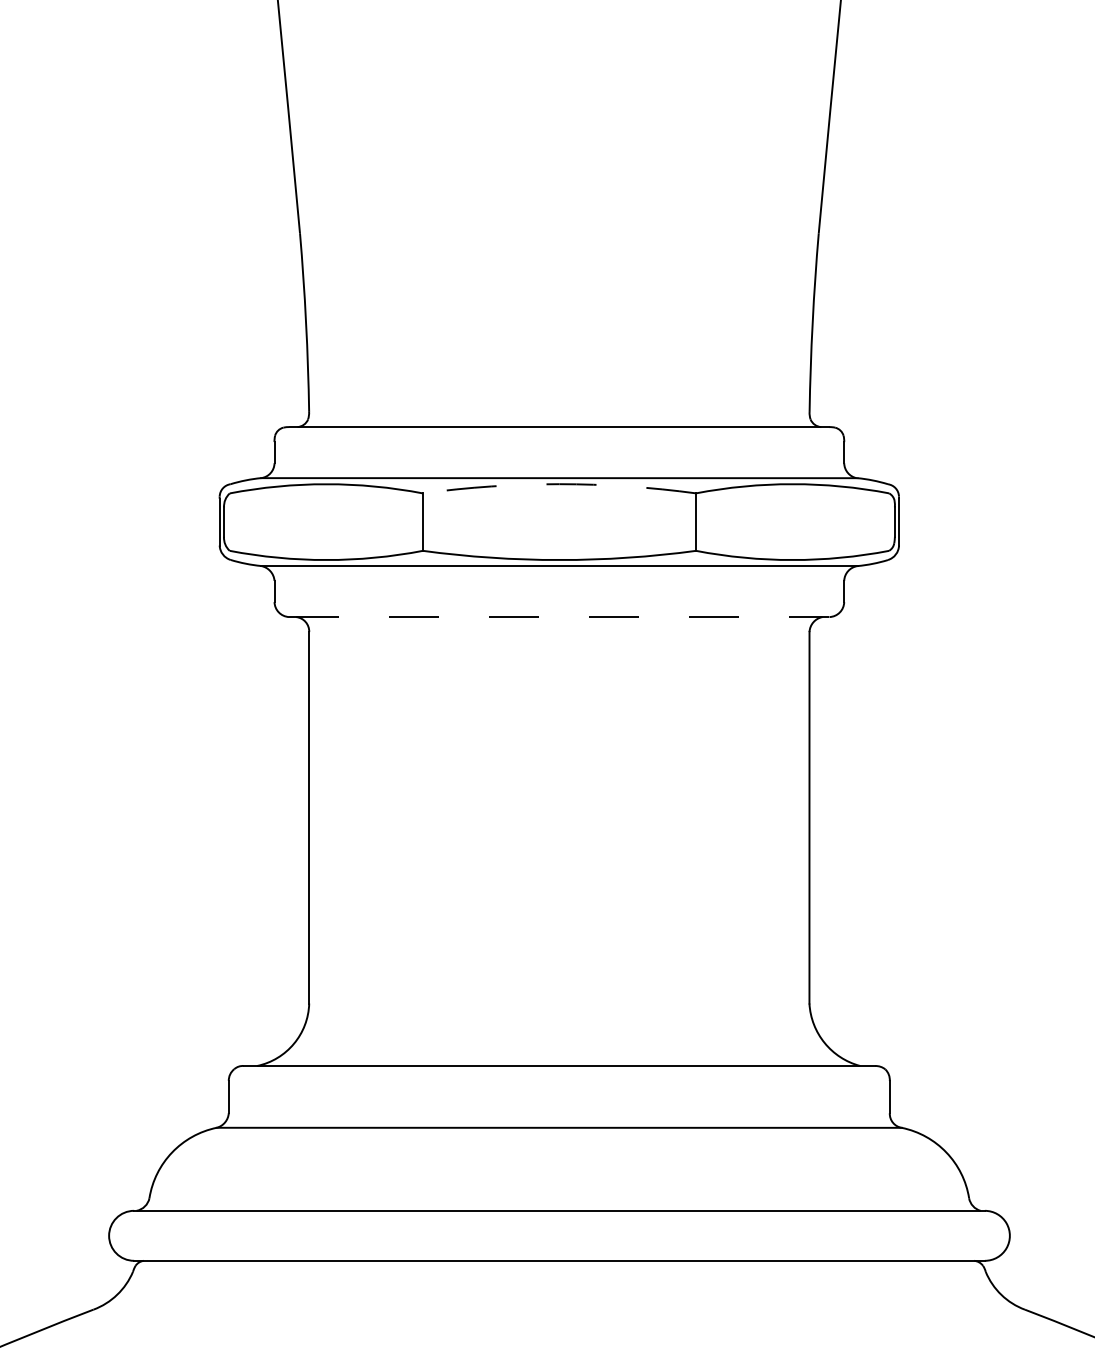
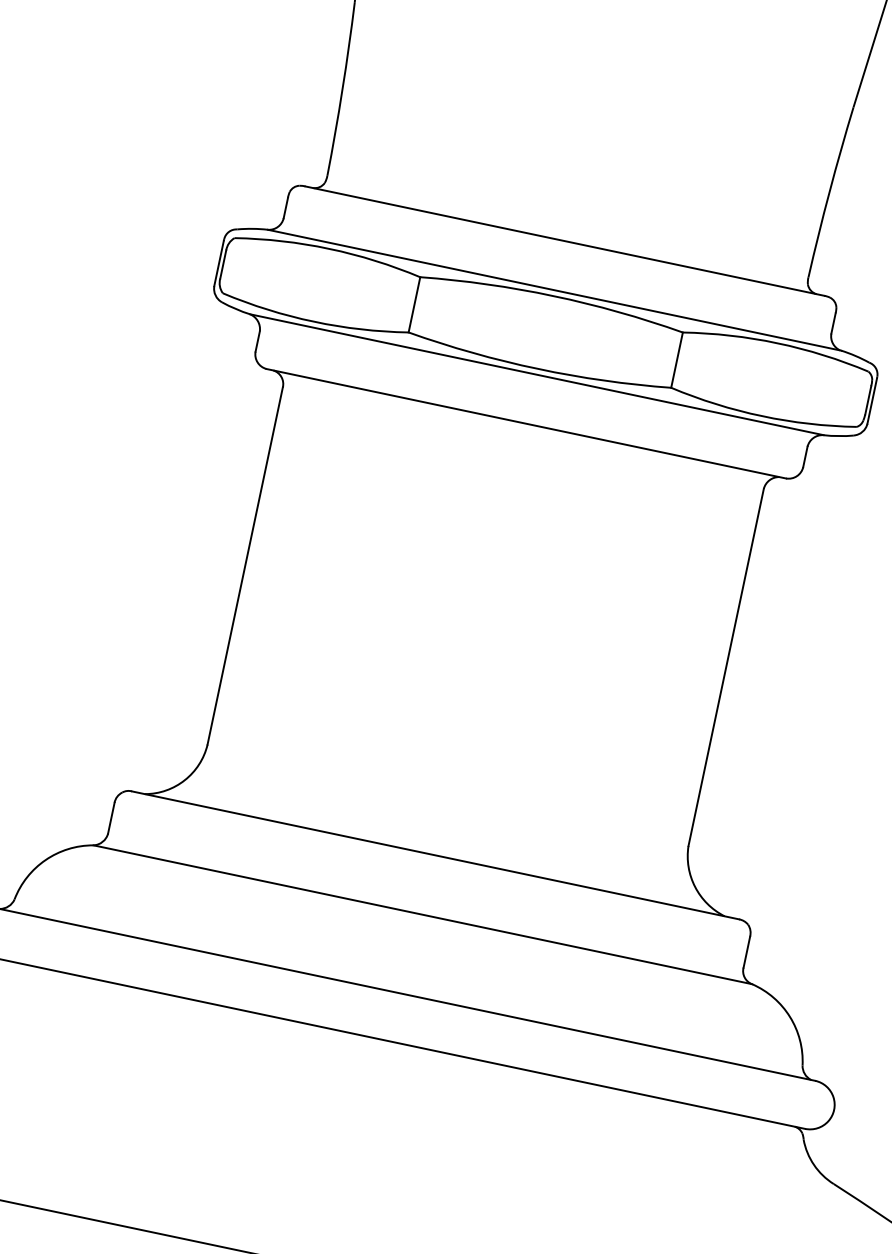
arc: (559, 484) -> (553, 296), dashed -> solid
line: (559, 617) -> (526, 424), dashed -> solid

